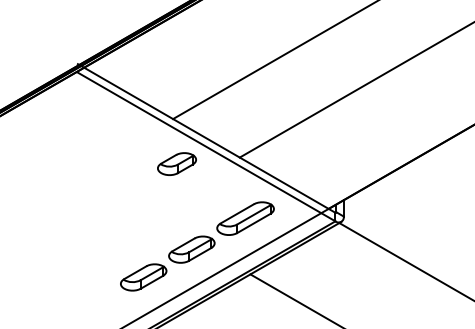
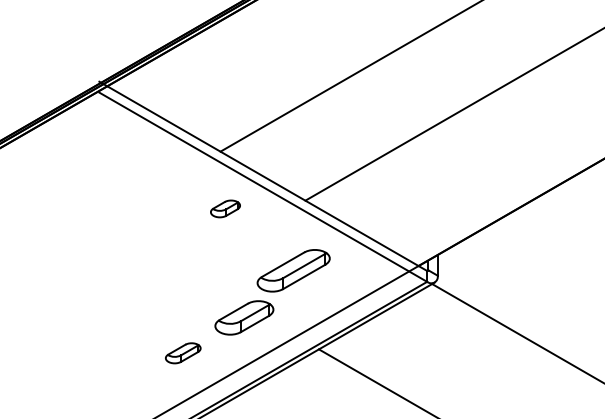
part: (176, 163) -> (224, 208), size x0.6
part: (245, 218) -> (293, 270), moved
part: (143, 277) -> (182, 353), size x0.6

